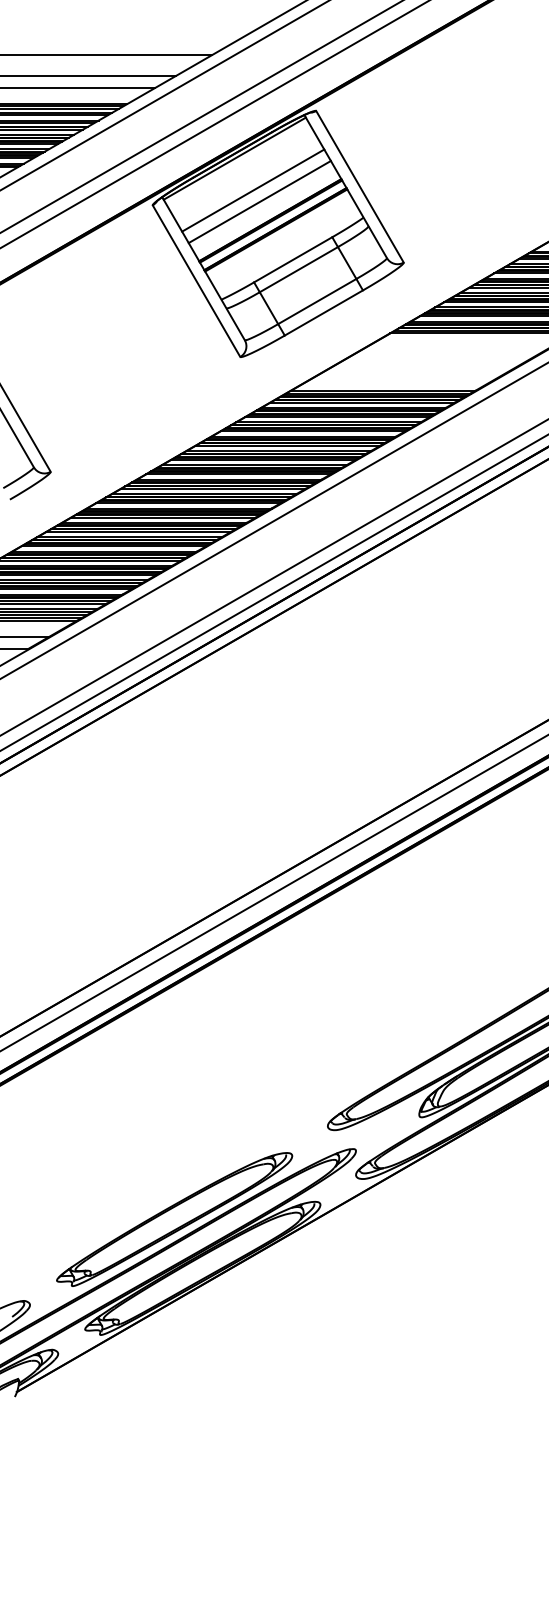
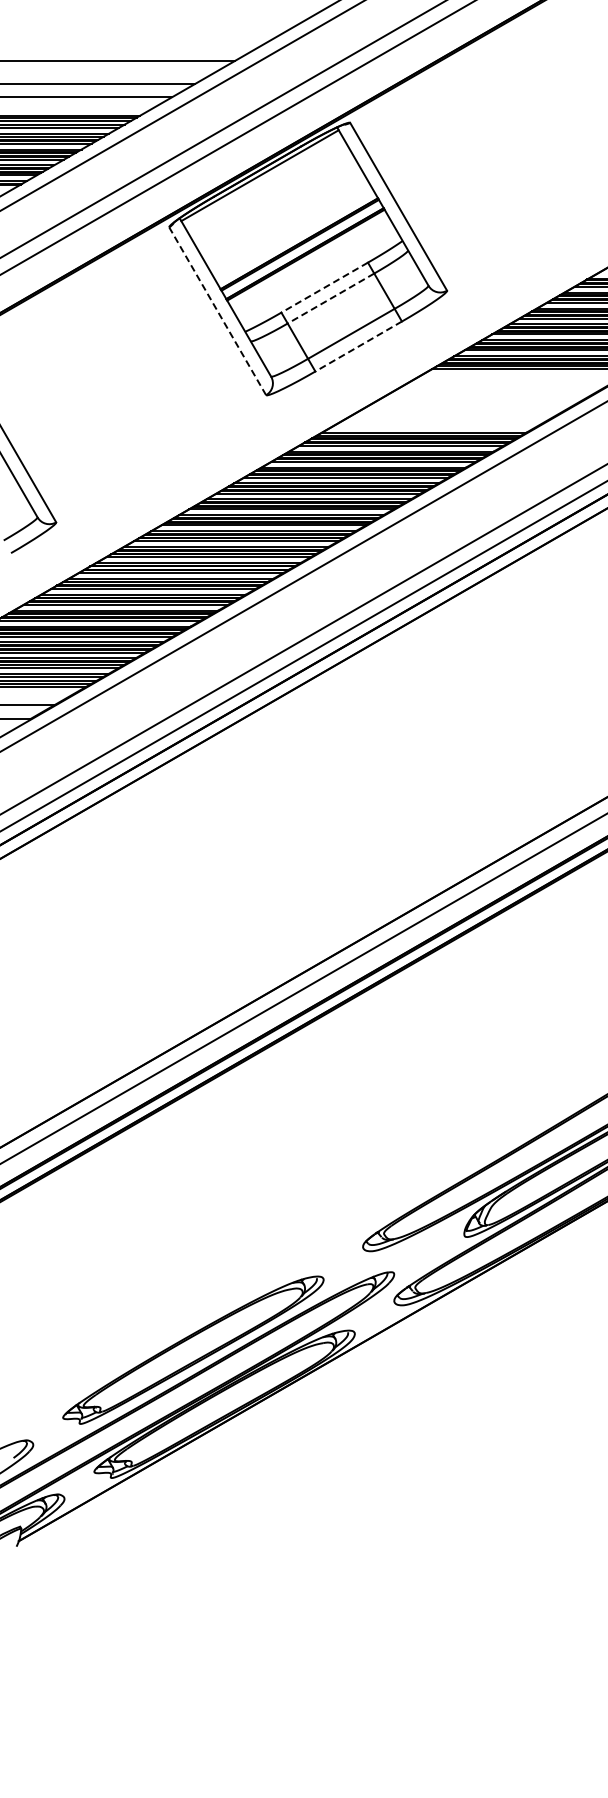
line: (253, 190) -> (280, 210), removed
line: (259, 201) -> (287, 223), removed
line: (293, 259) -> (324, 287), solid -> dashed
line: (299, 269) -> (331, 298), solid -> dashed
line: (196, 281) -> (217, 311), solid -> dashed
line: (323, 312) -> (358, 346), solid -> dashed

